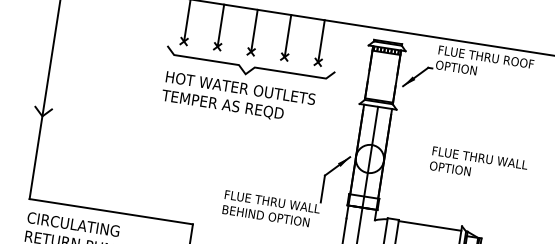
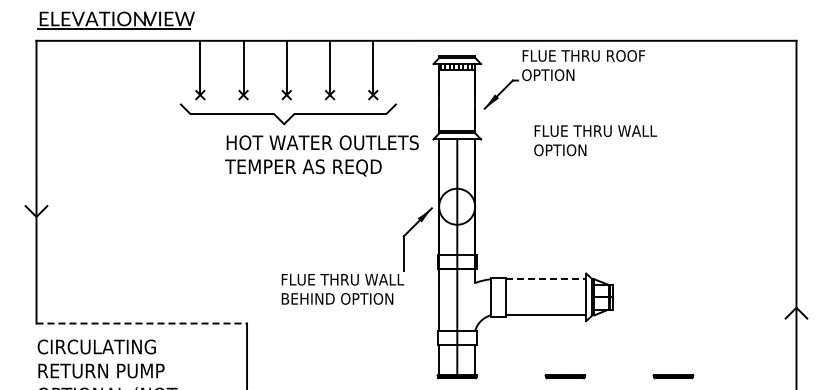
text: (238, 97) -> (321, 155), moved
text: (478, 165) -> (595, 140), moved
line: (111, 211) -> (142, 323), solid -> dashed
line: (430, 226) -> (546, 279), solid -> dashed

